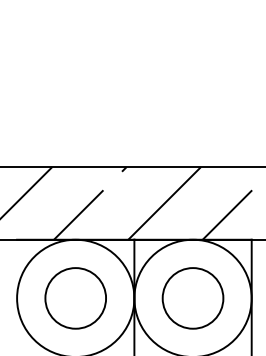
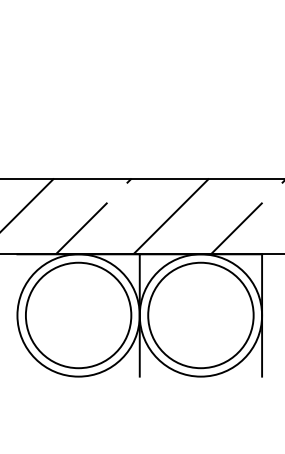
circle: (75, 298) -> (78, 315), size x1.67
circle: (192, 298) -> (200, 315), size x1.67

